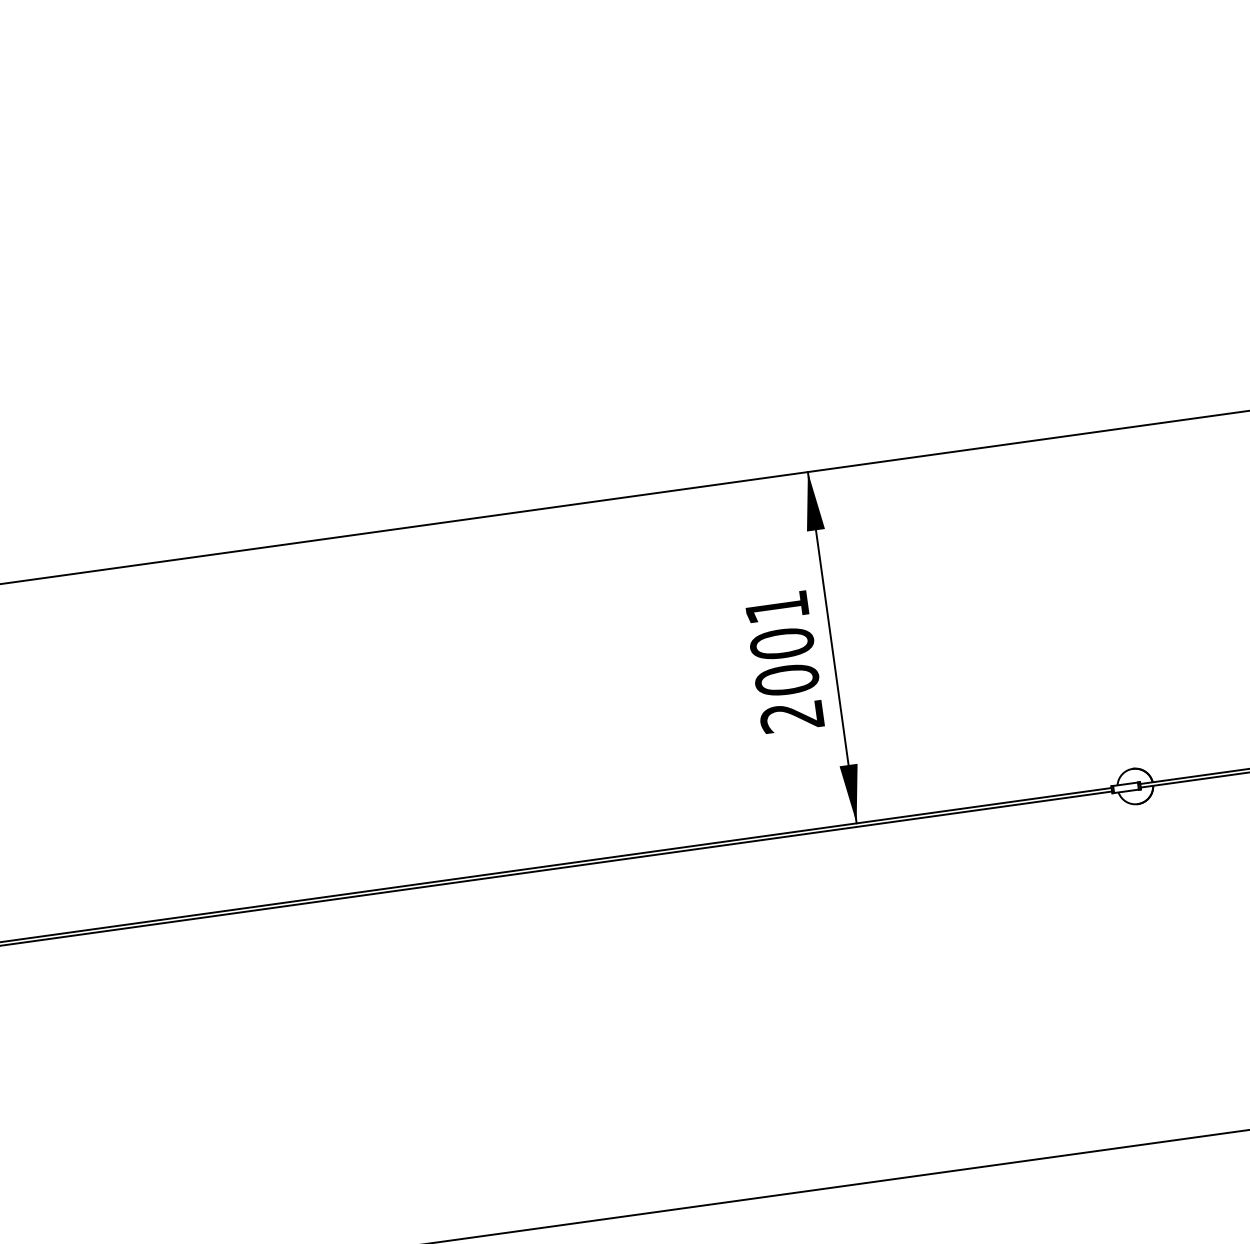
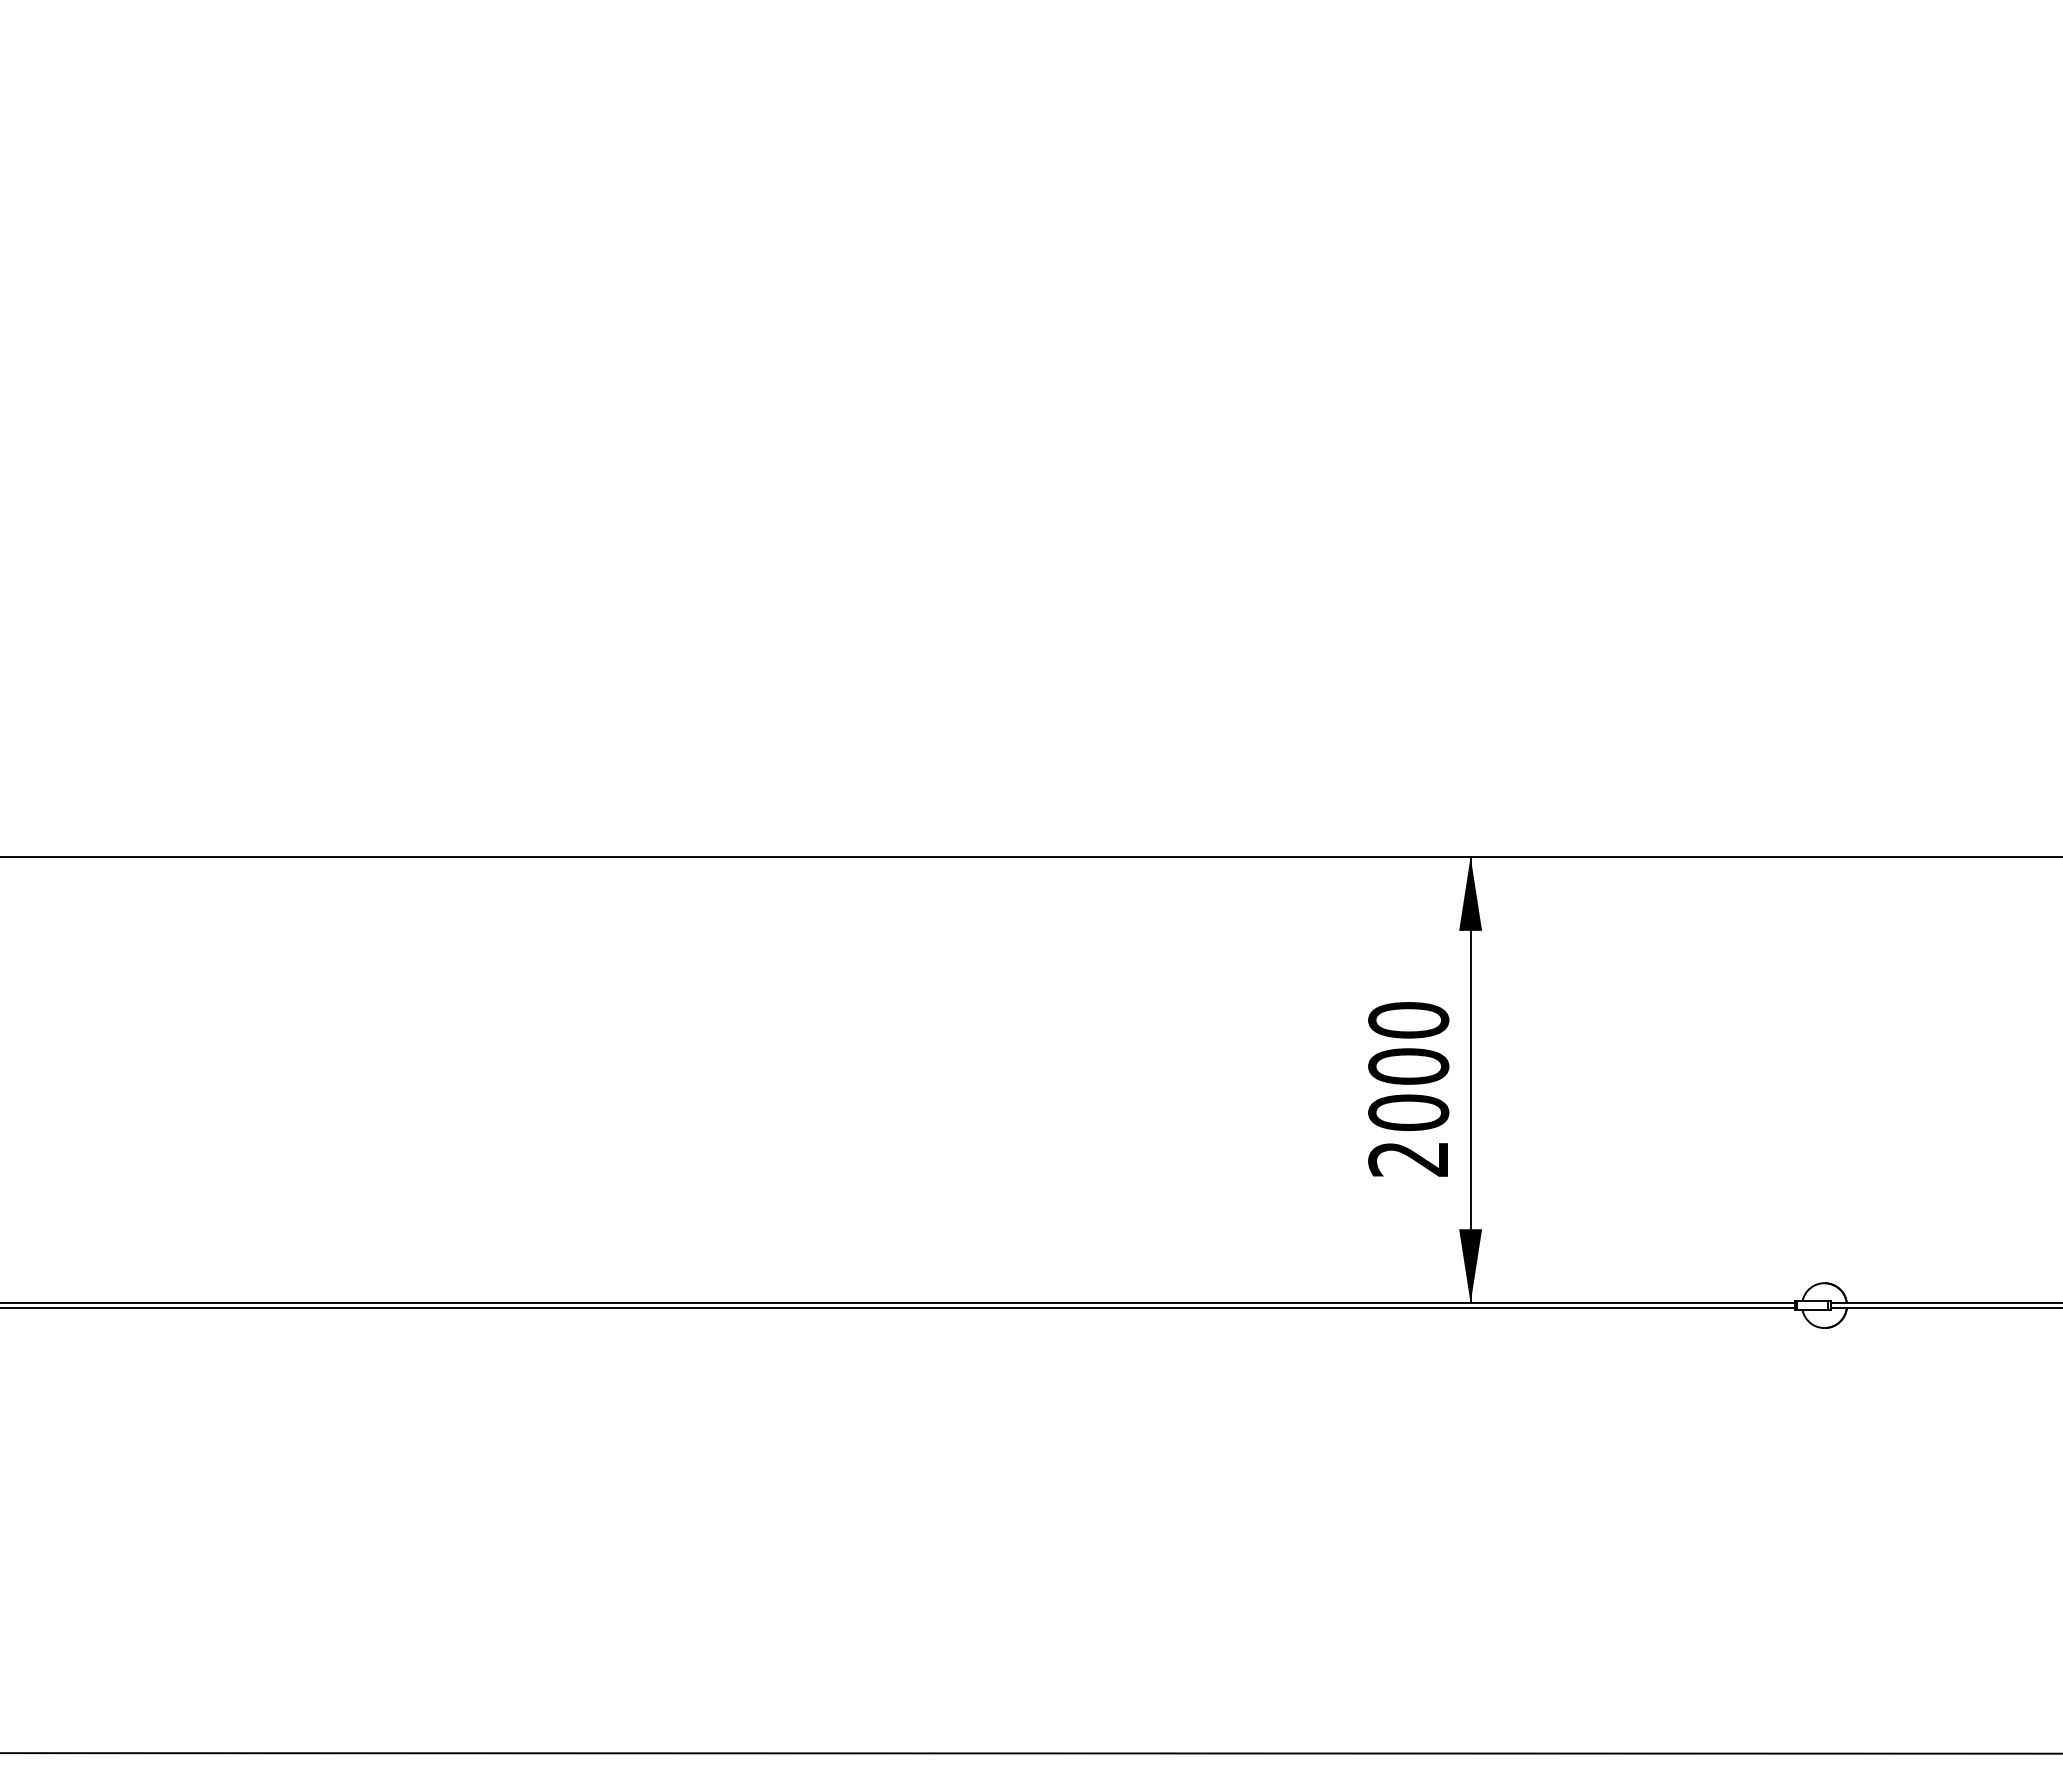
text: (776, 607) -> (1408, 1020), 2001 -> 2000

